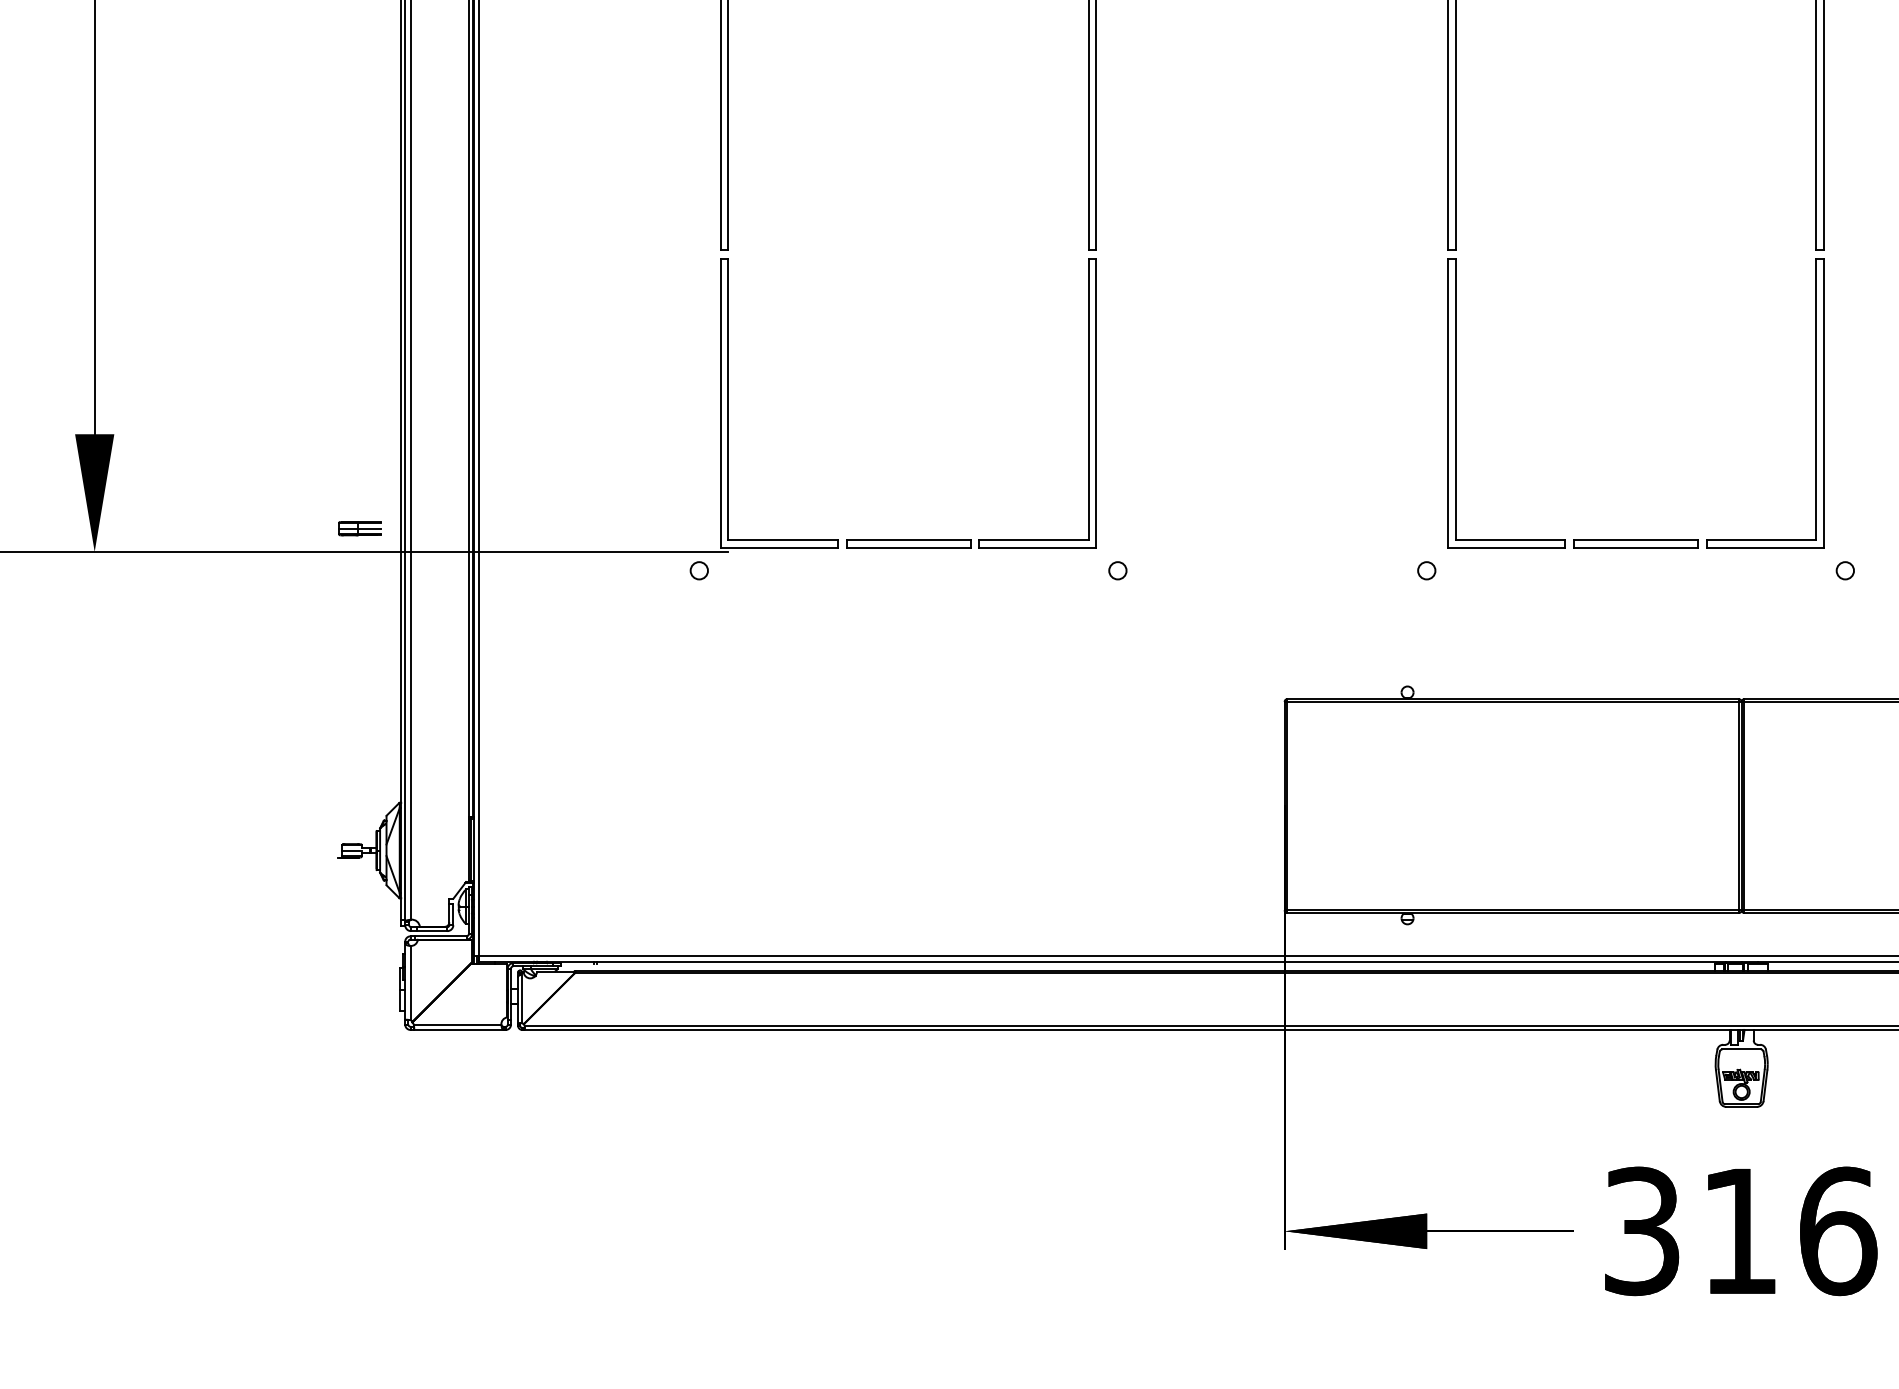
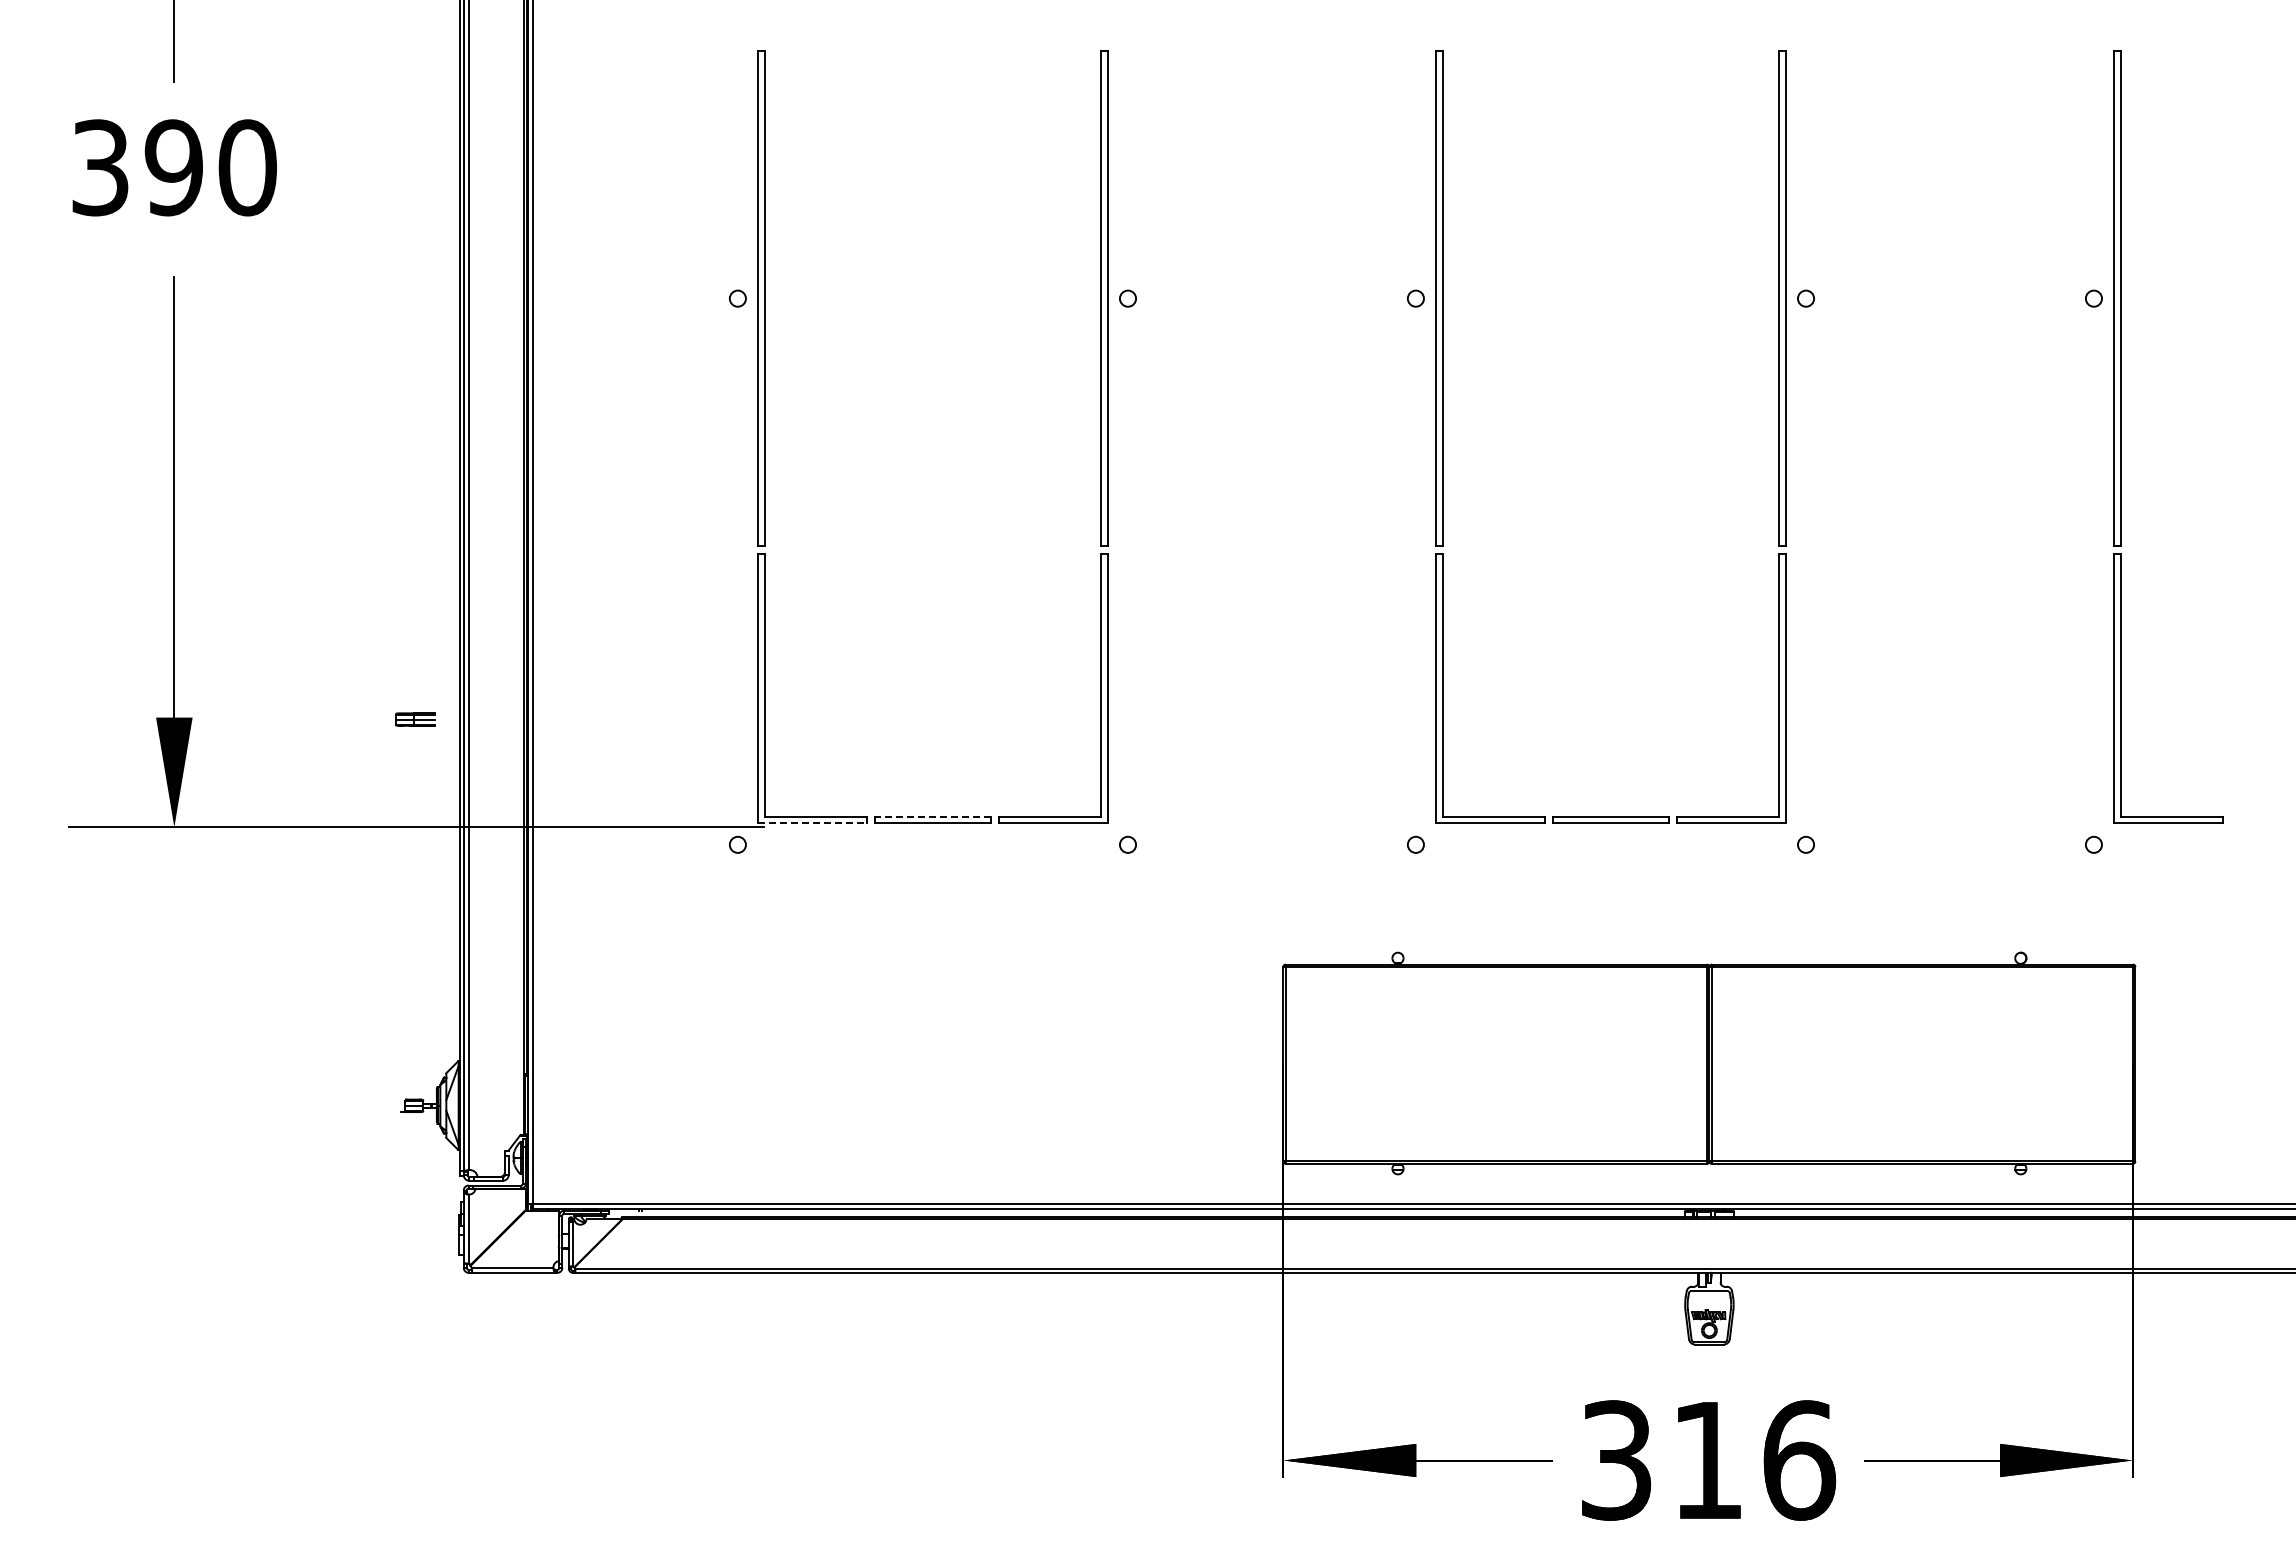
part: (359, 528) -> (415, 719), moved
line: (908, 540) -> (932, 816), solid -> dashed
line: (780, 547) -> (813, 823), solid -> dashed

